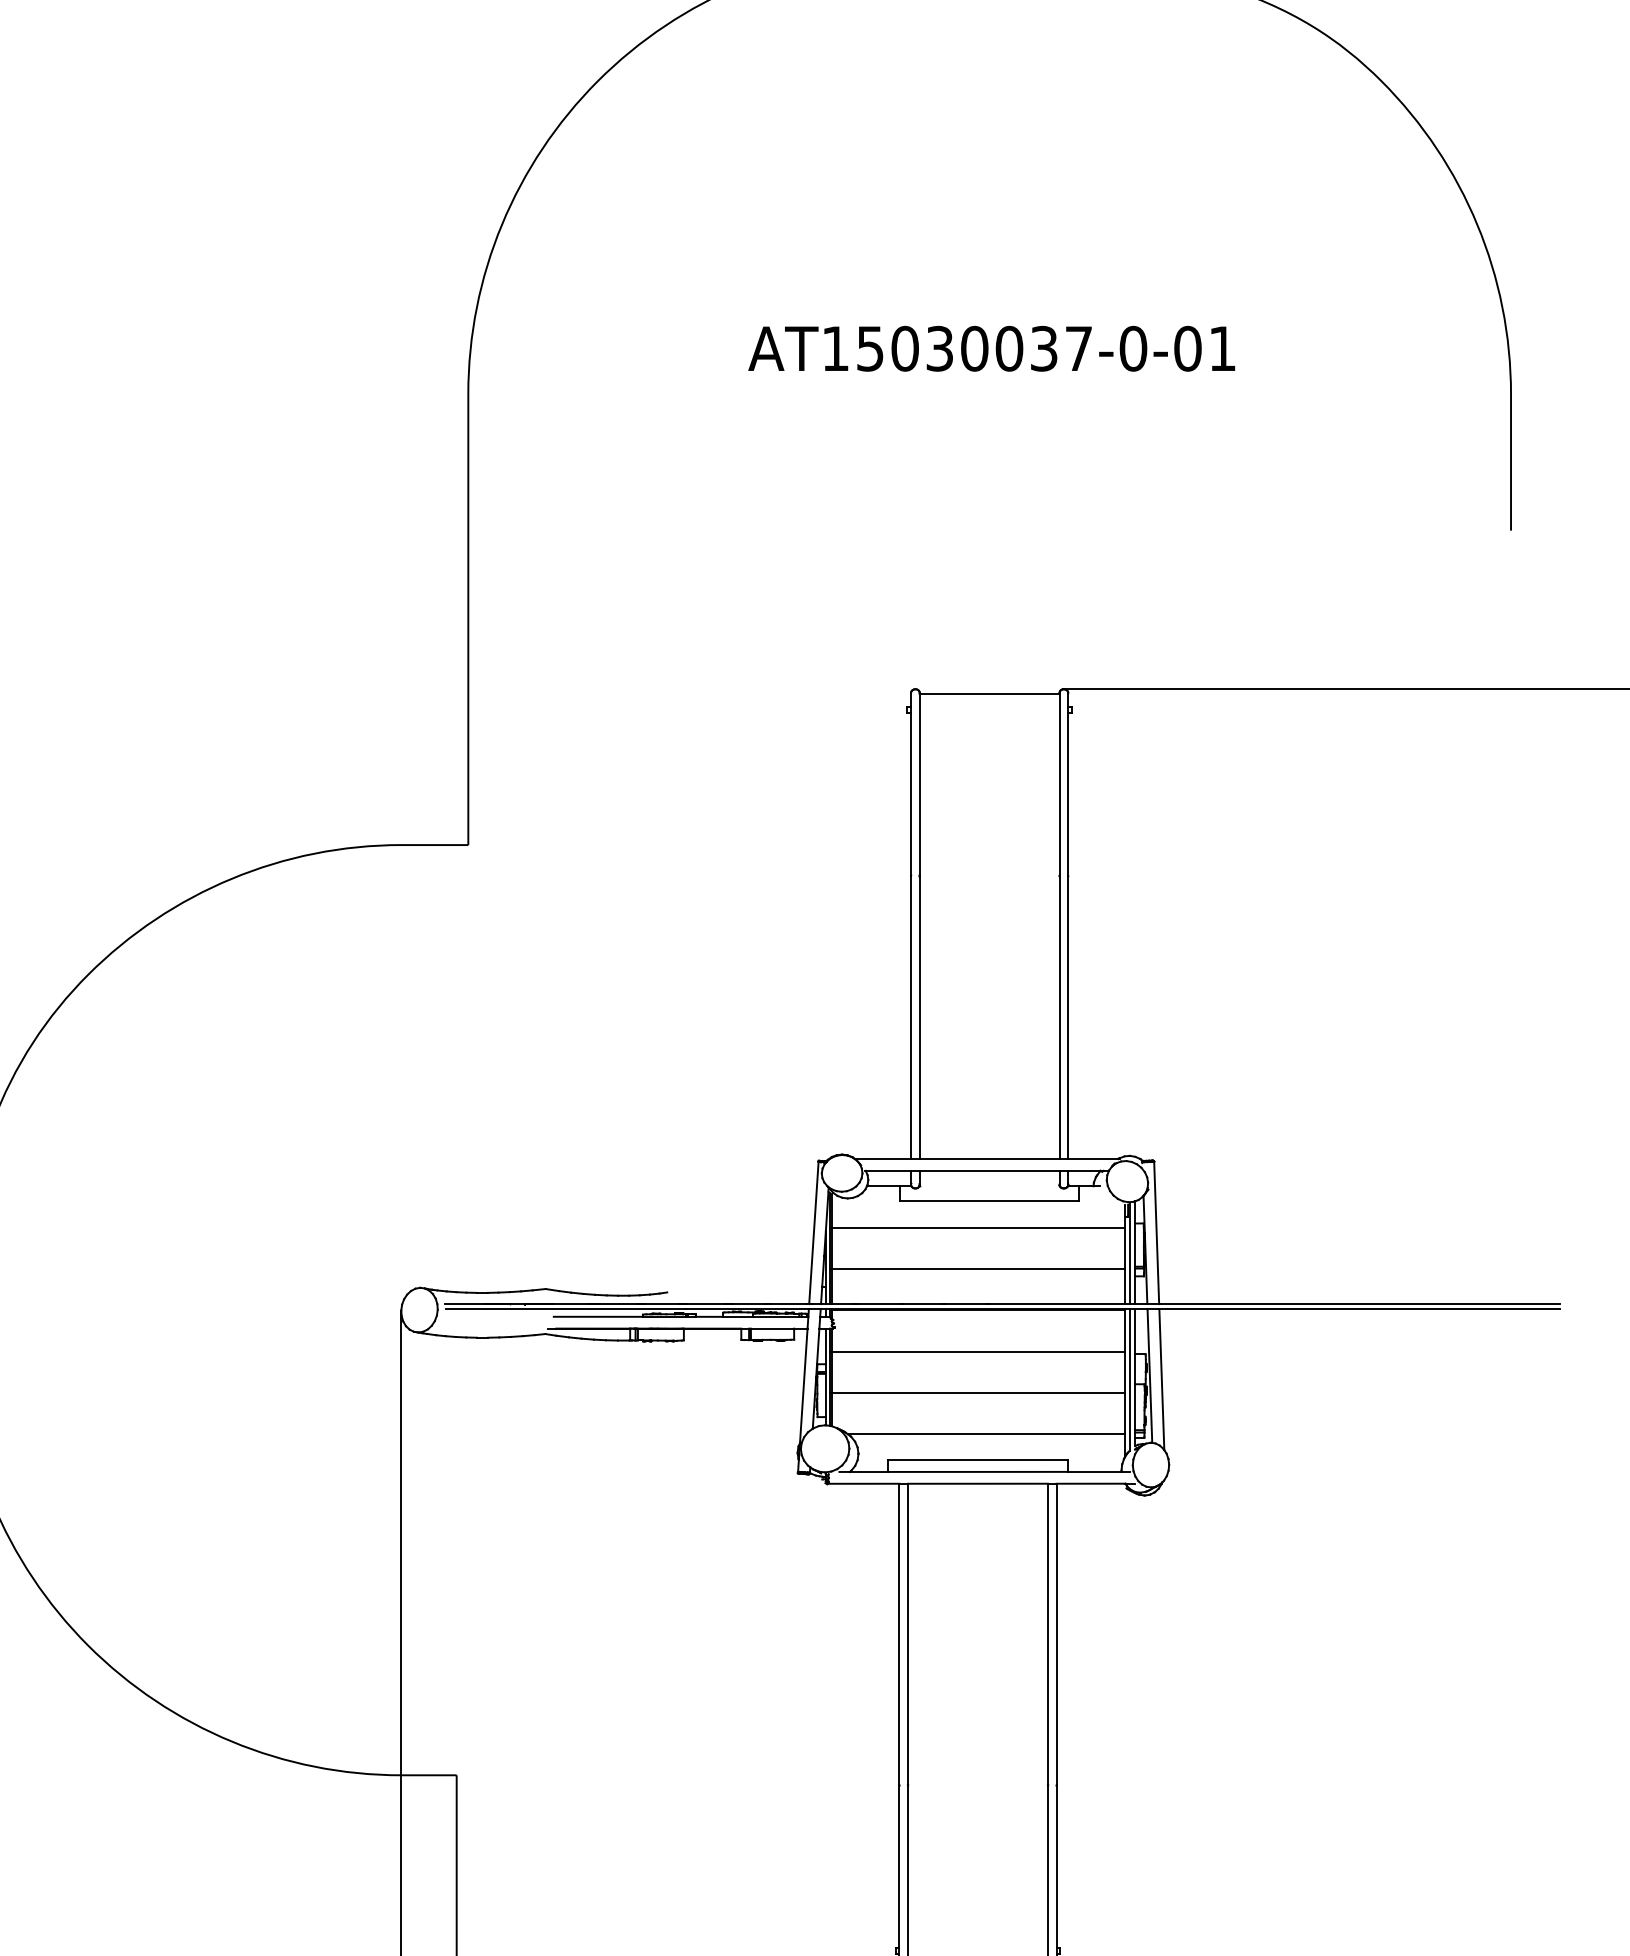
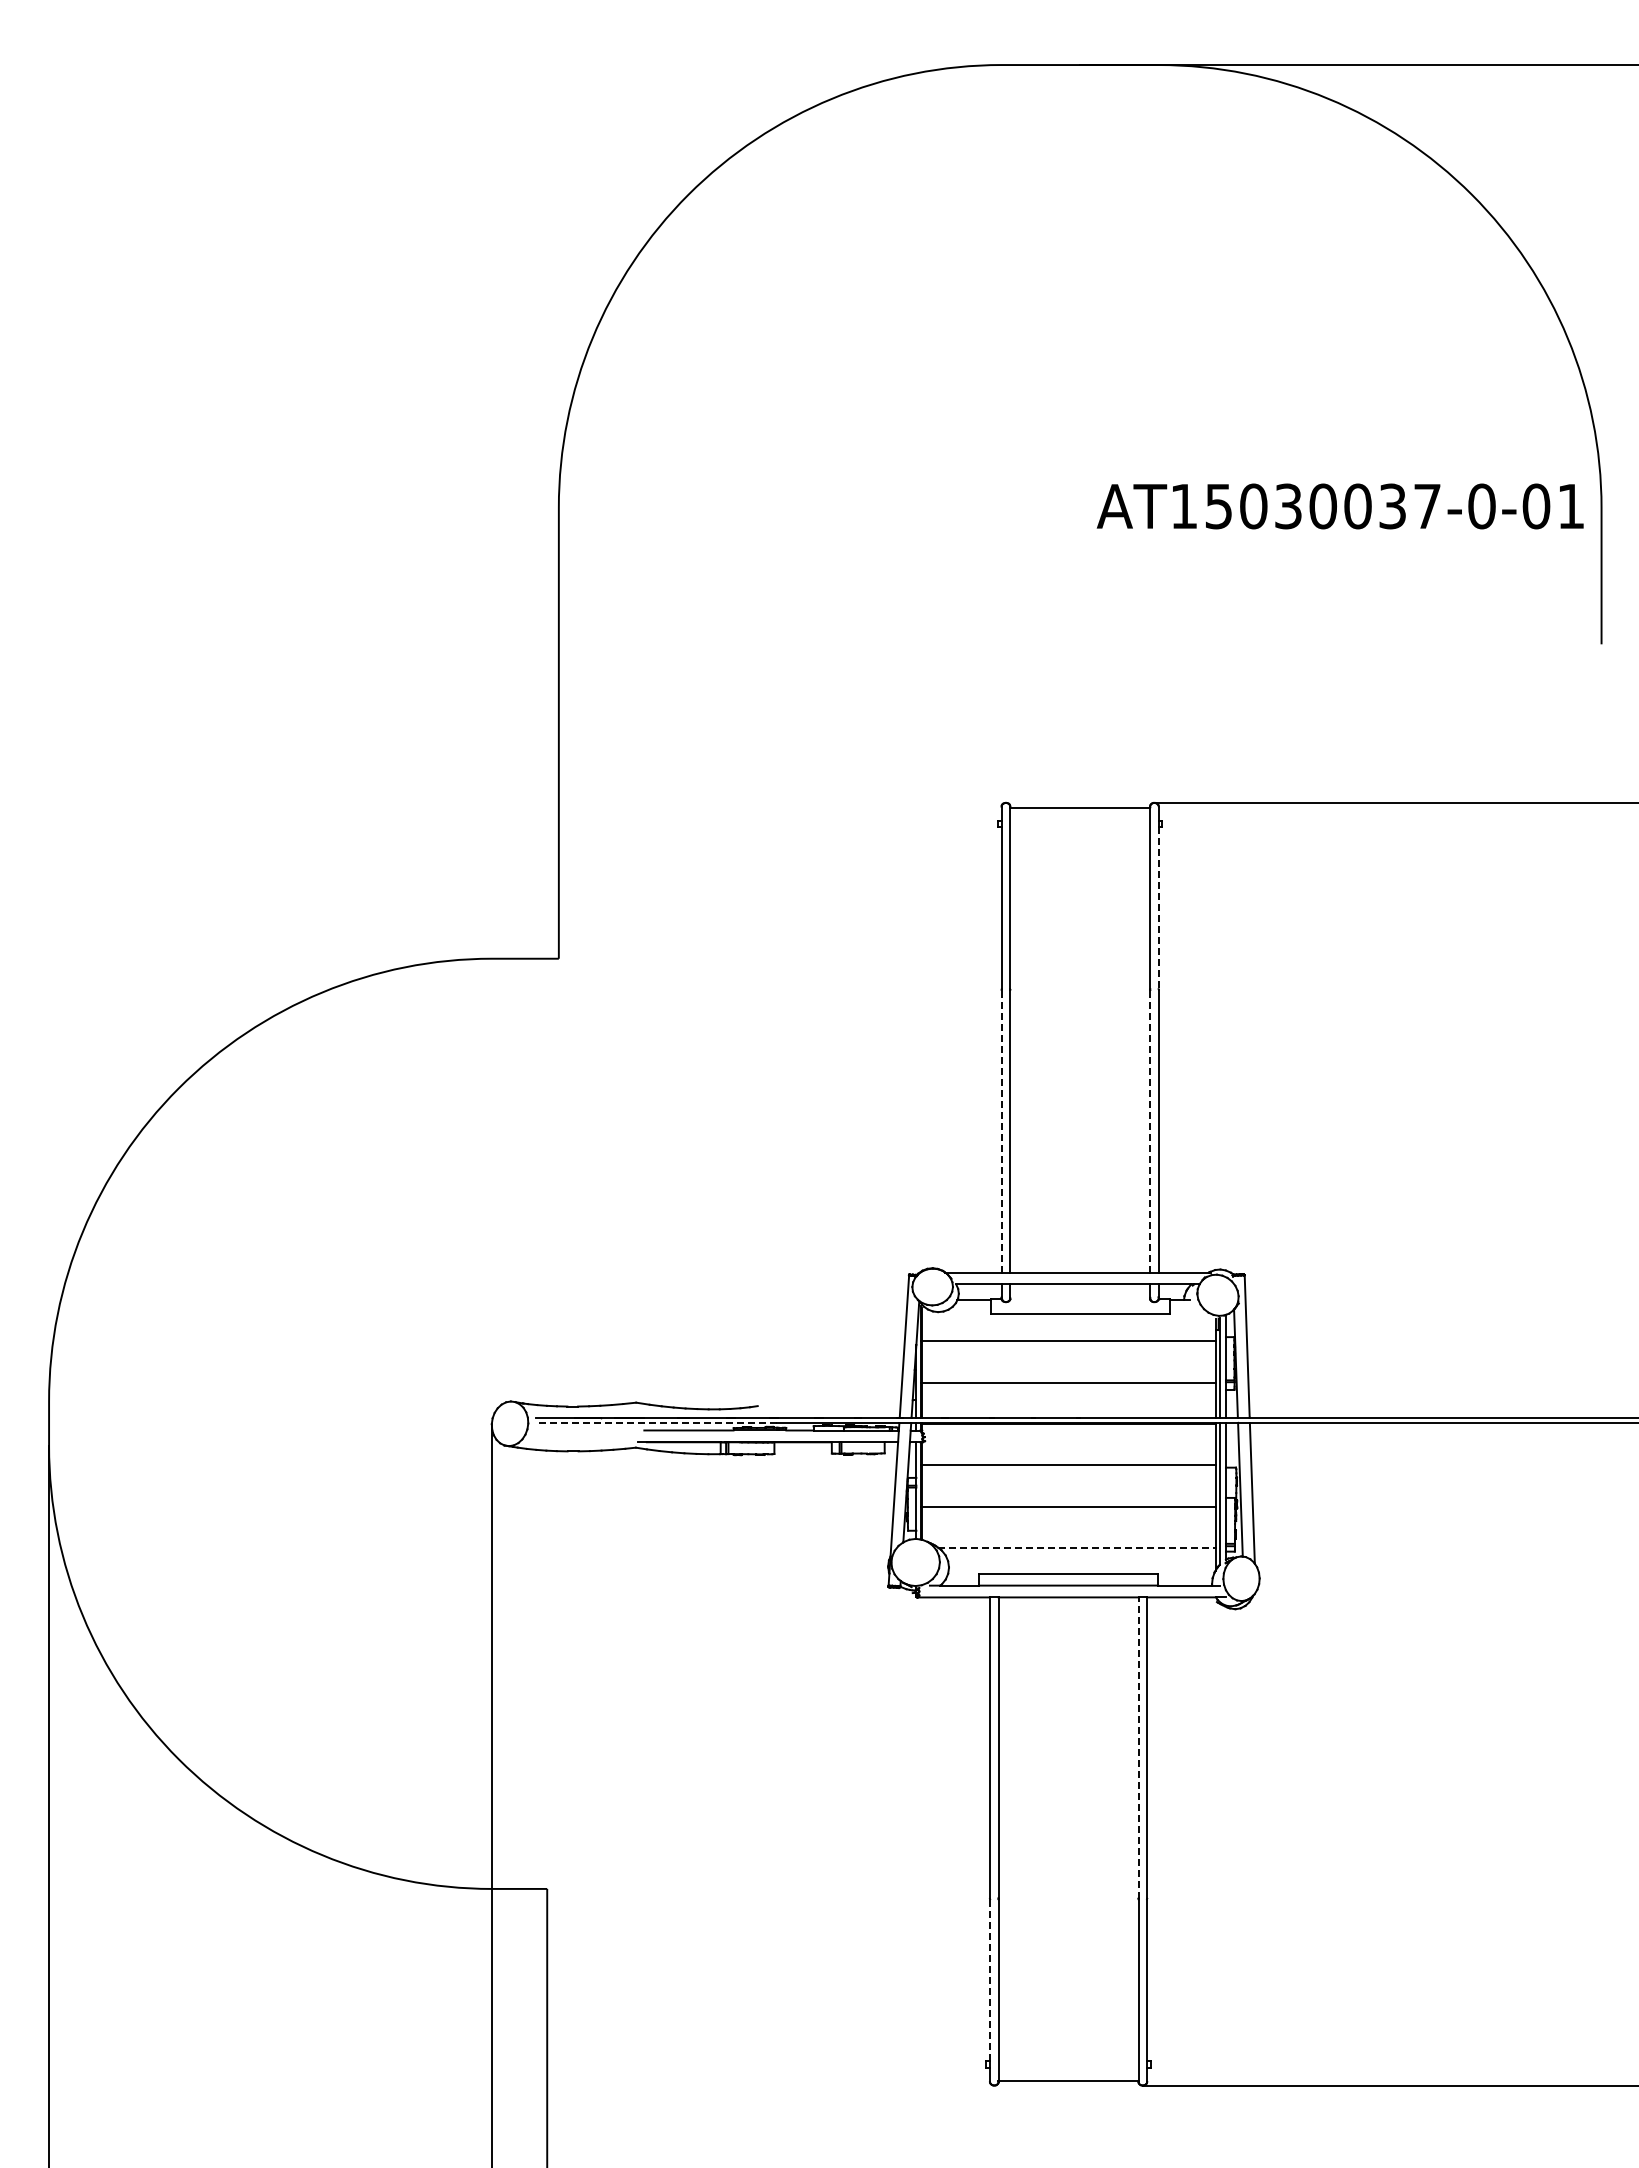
text: (990, 348) -> (1339, 506), moved
line: (1067, 794) -> (1158, 908), solid -> dashed
line: (910, 1016) -> (1001, 1130), solid -> dashed
line: (1059, 1016) -> (1150, 1130), solid -> dashed
line: (565, 1308) -> (656, 1422), solid -> dashed
line: (986, 1433) -> (1077, 1547), solid -> dashed
line: (1047, 1634) -> (1138, 1748), solid -> dashed
line: (898, 1865) -> (989, 1979), solid -> dashed

